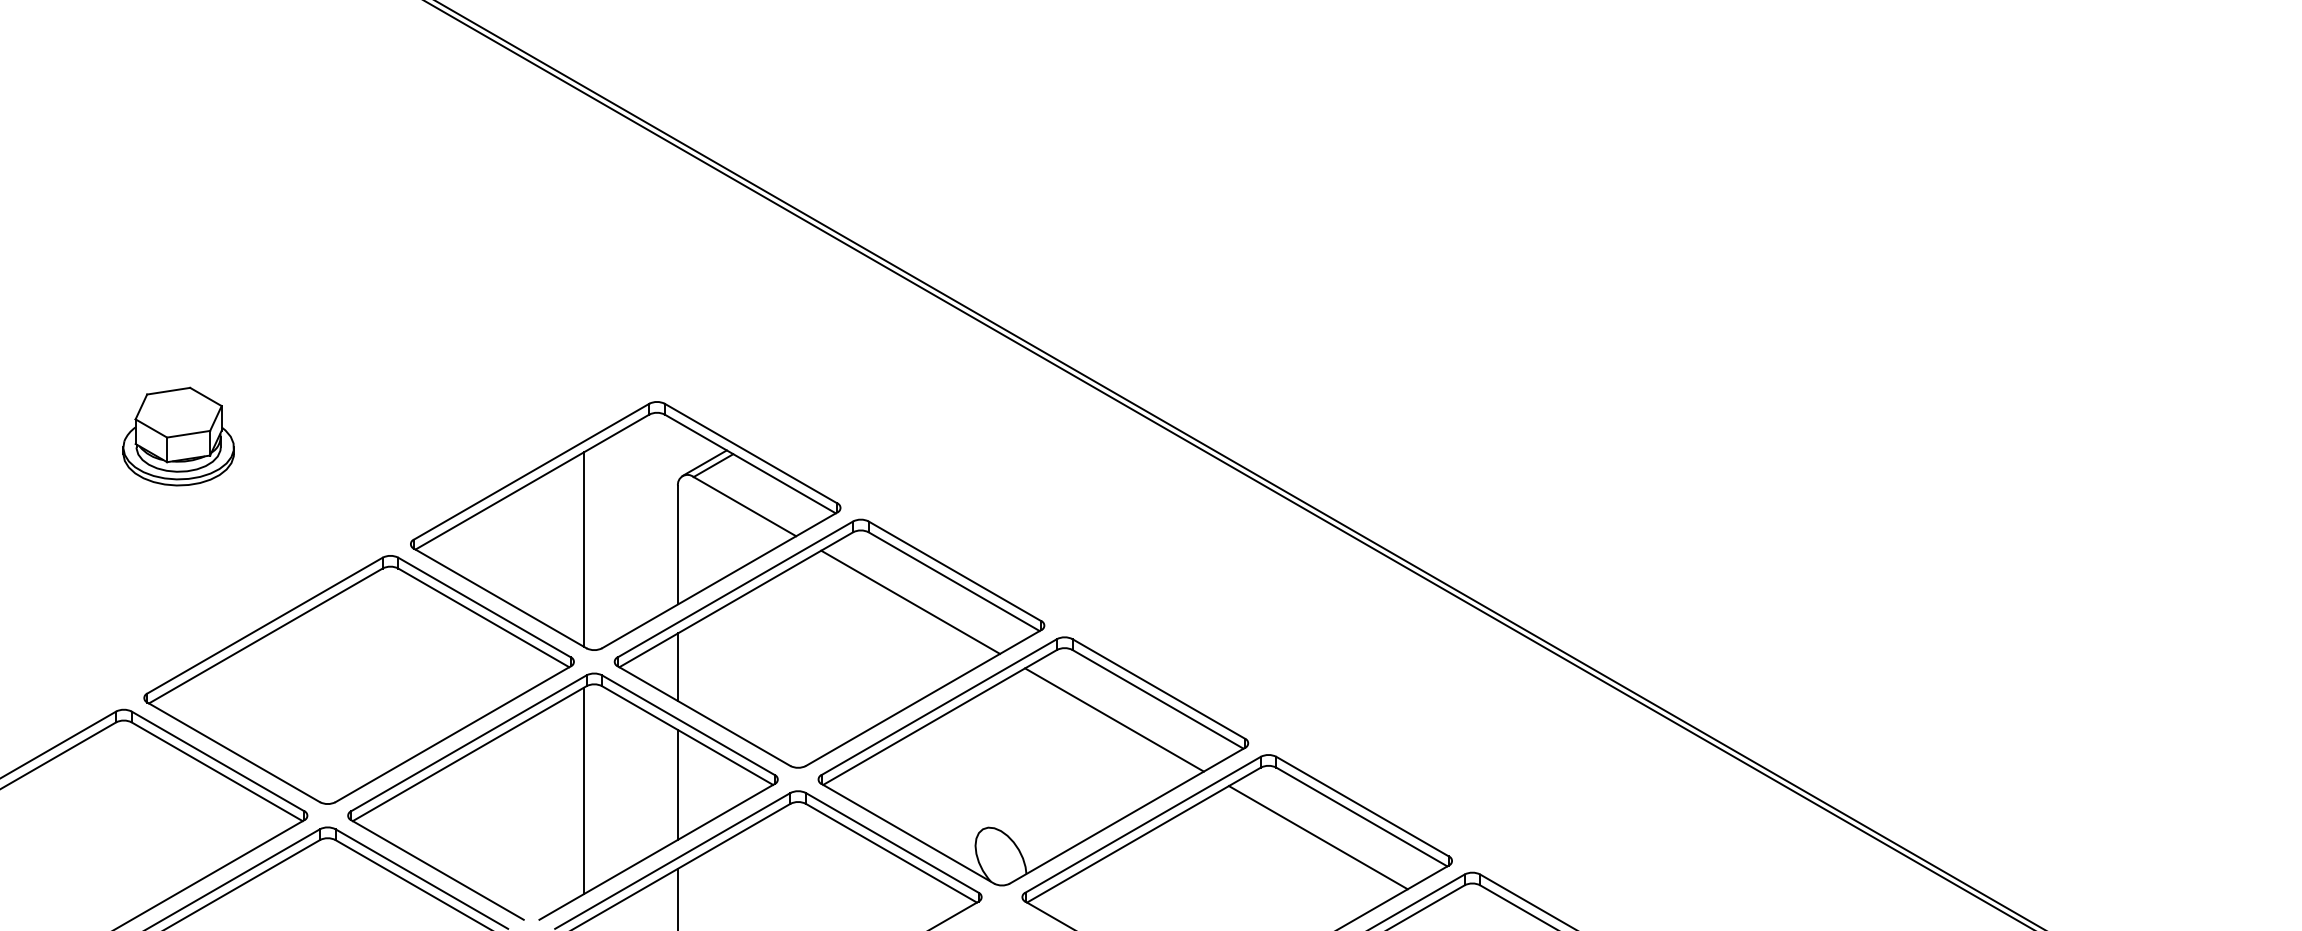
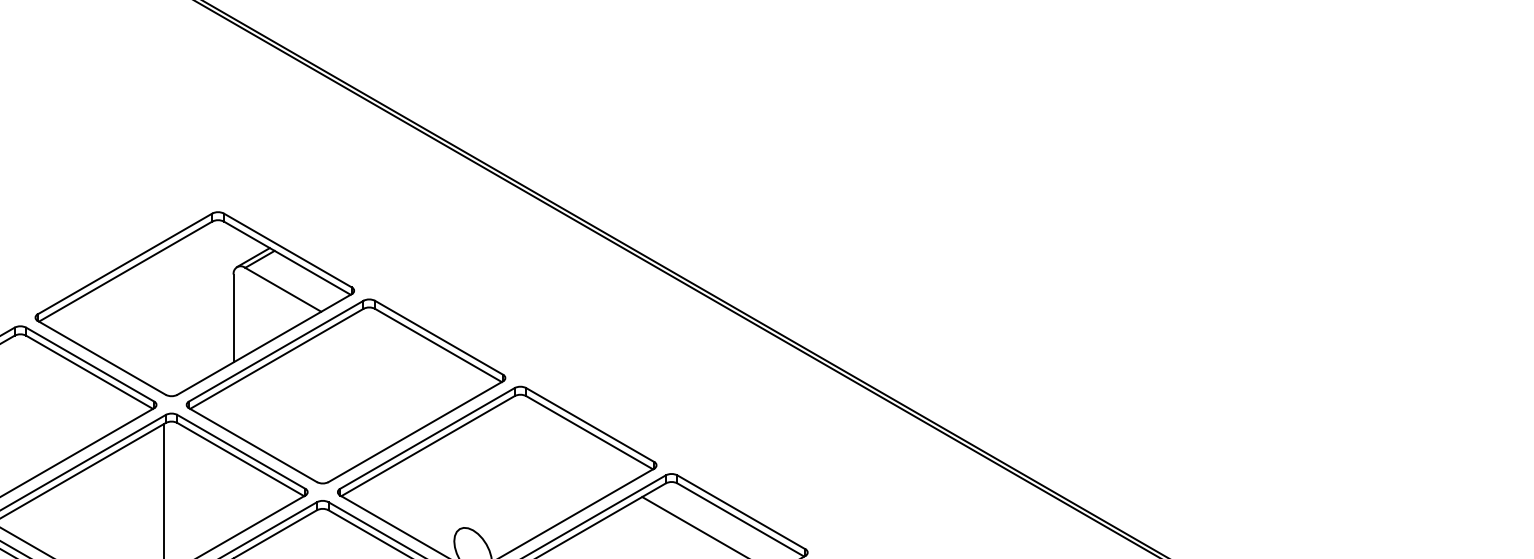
line: (583, 549) -> (163, 321), removed
line: (910, 601) -> (406, 360), removed
line: (678, 667) -> (234, 409), removed
line: (1114, 719) -> (557, 447), removed
line: (678, 784) -> (234, 495), removed

